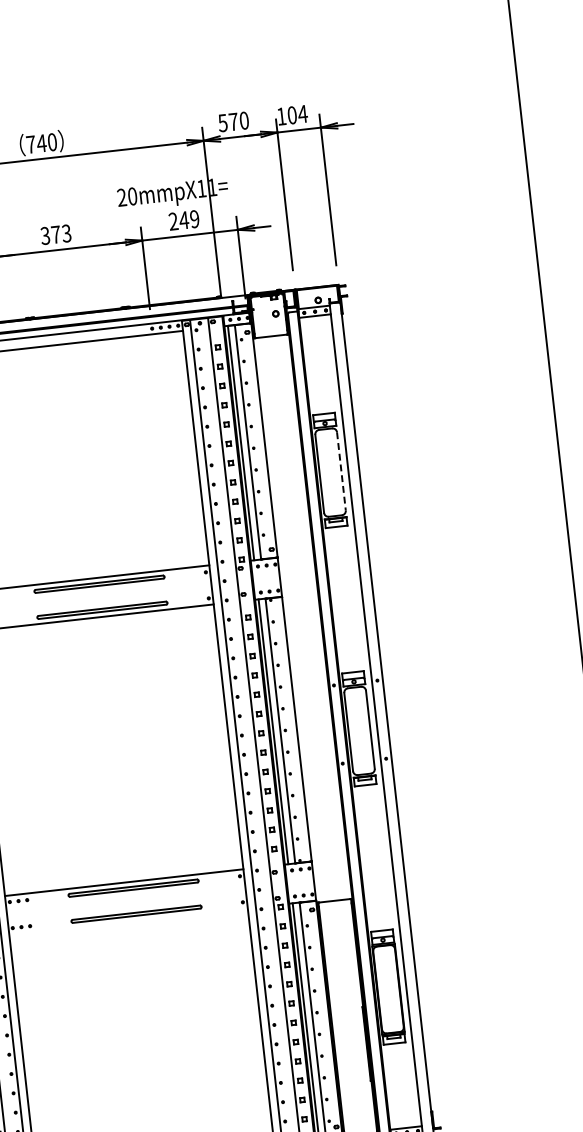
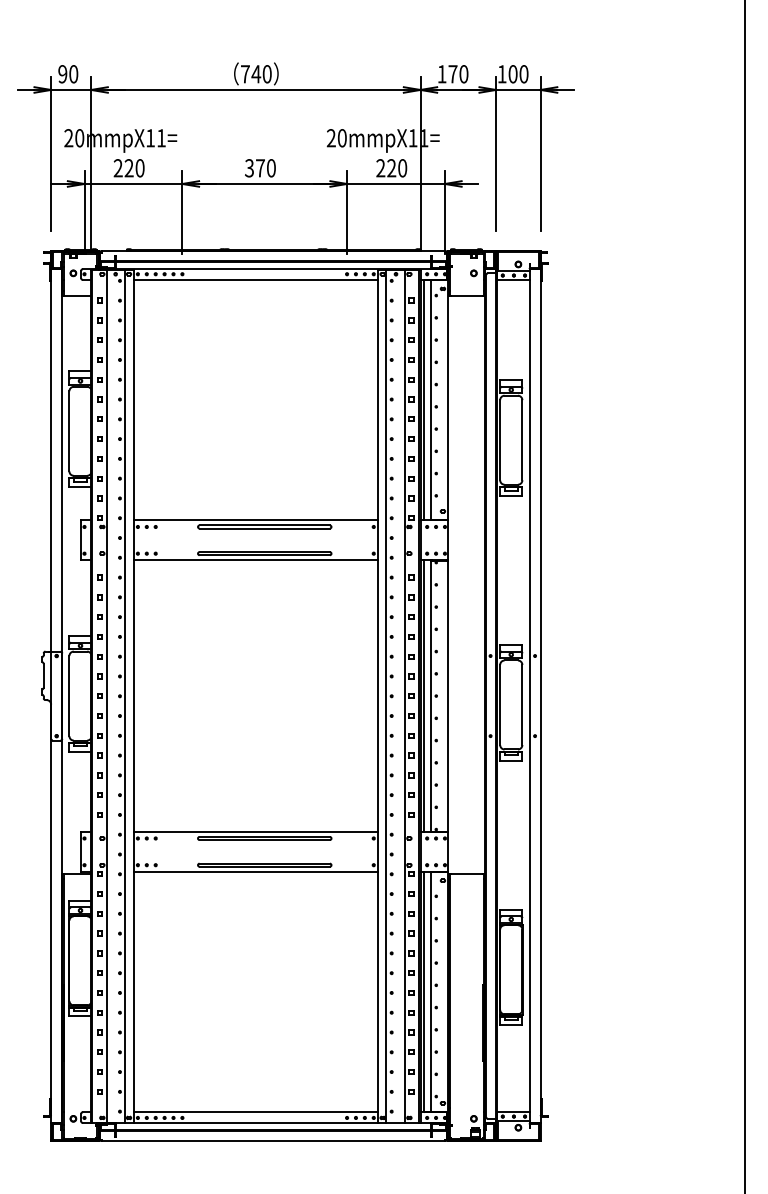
text: (302, 114) -> (523, 74), 104 -> 100
text: (222, 123) -> (441, 74), 570 -> 170
text: (188, 220) -> (396, 168), 249 -> 220
text: (65, 233) -> (270, 168), 373 -> 370
line: (341, 471) -> (522, 440), dashed -> solid
line: (128, 921) -> (255, 871), added

